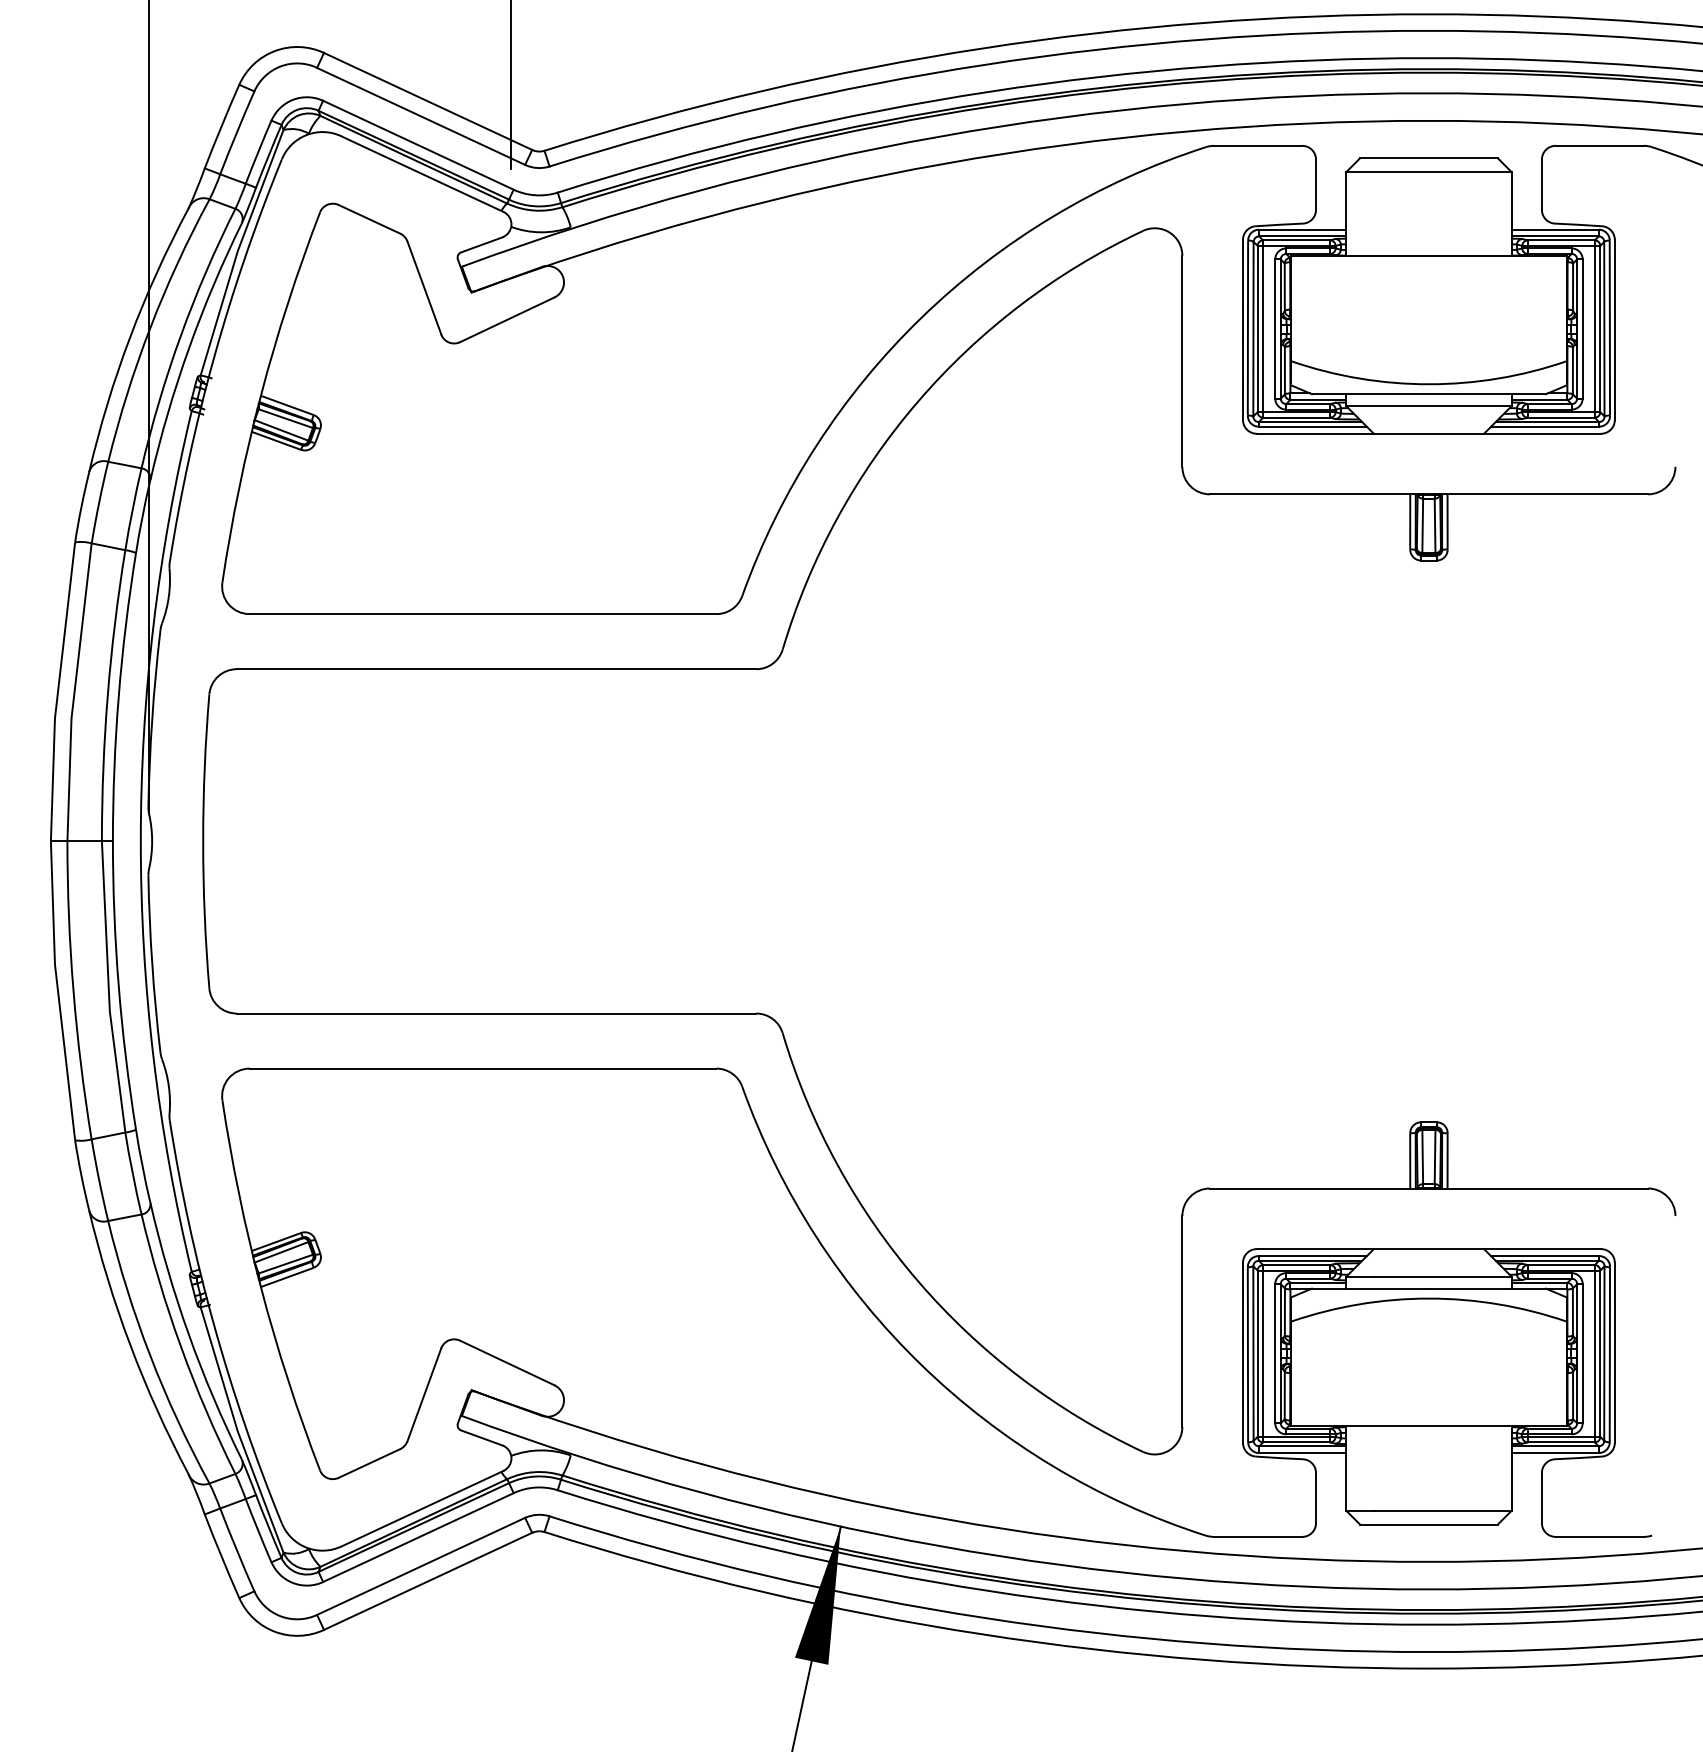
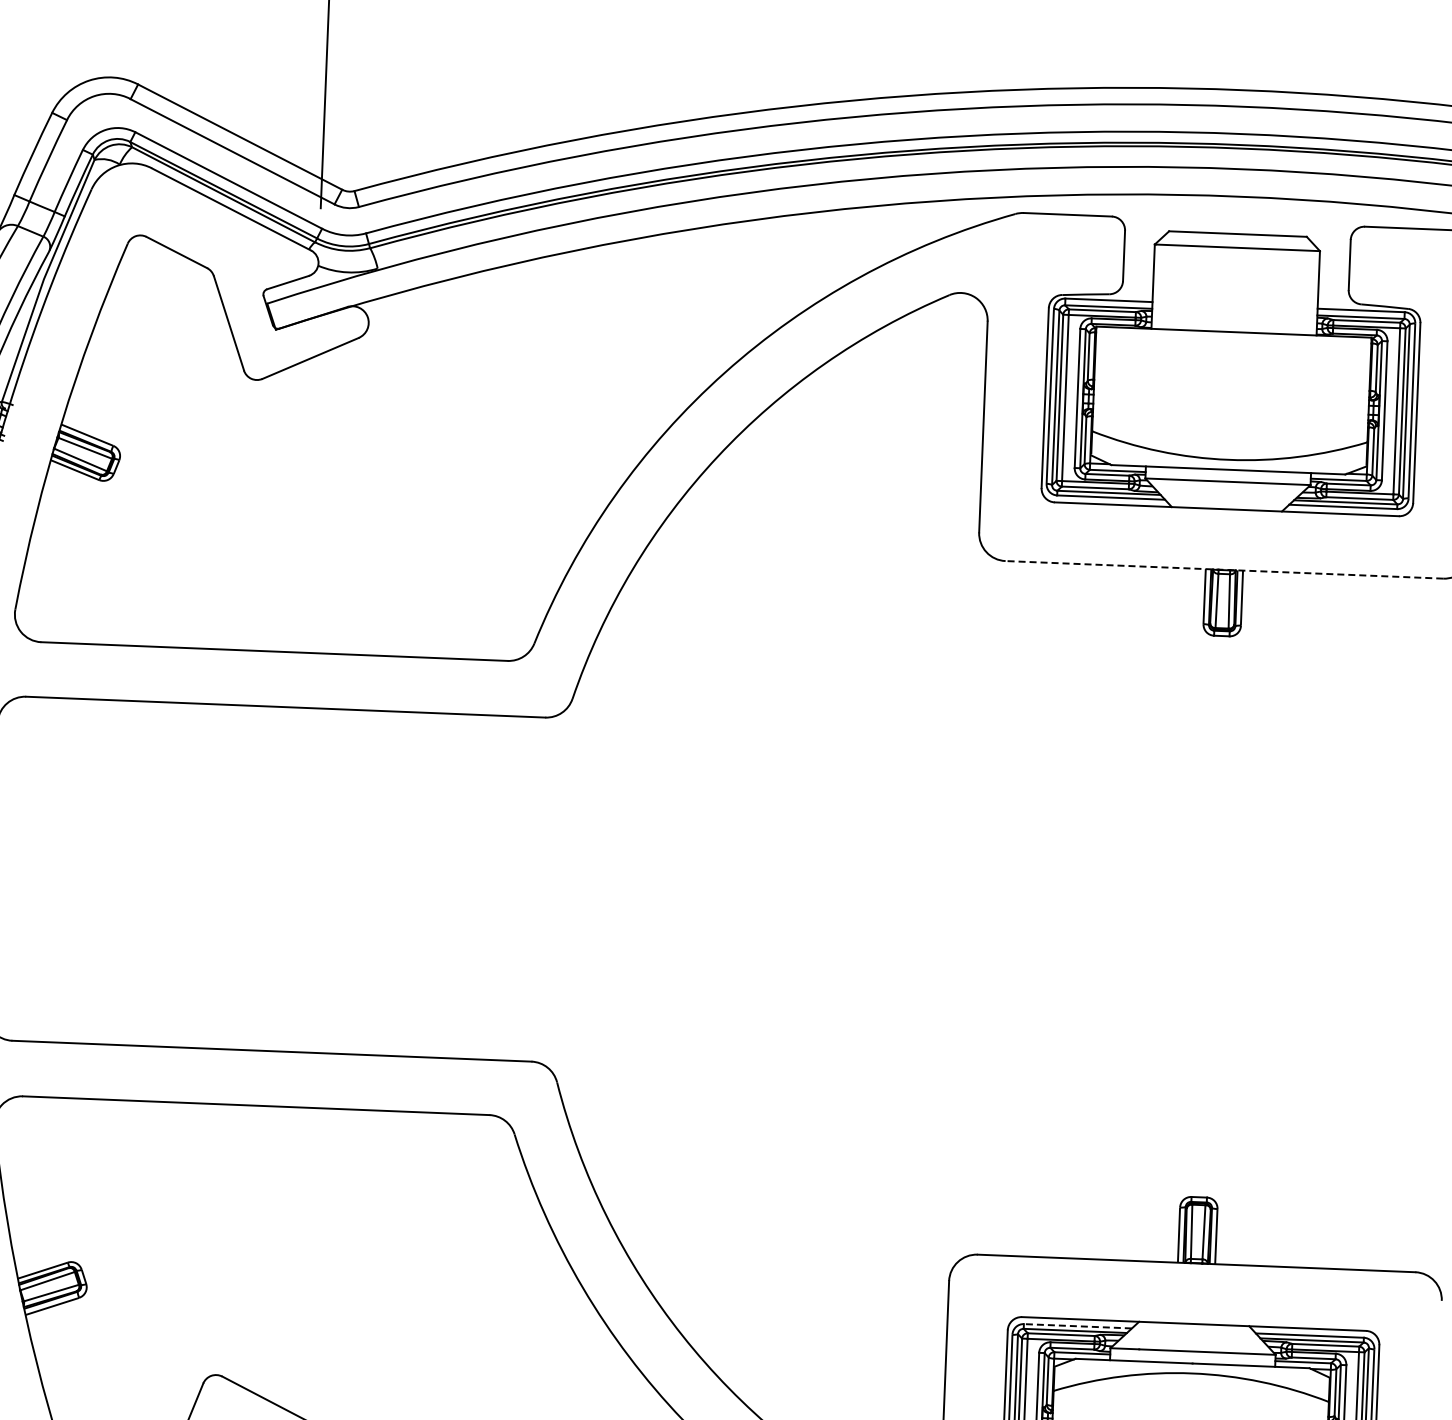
line: (1428, 494) -> (1224, 569), solid -> dashed
line: (1312, 1256) -> (1077, 1326), solid -> dashed

